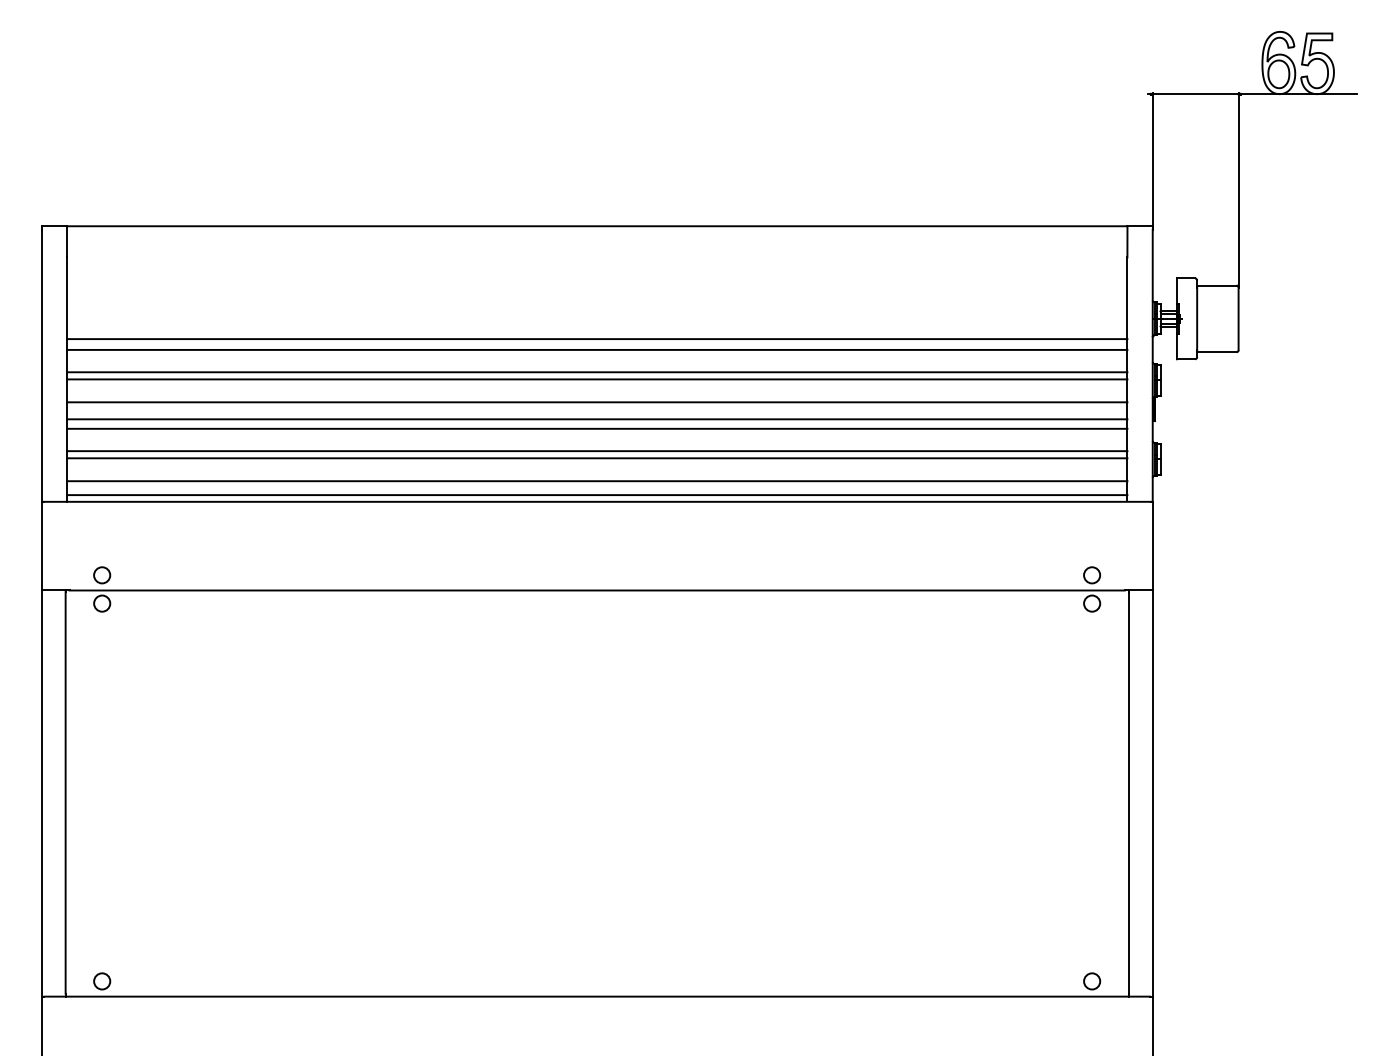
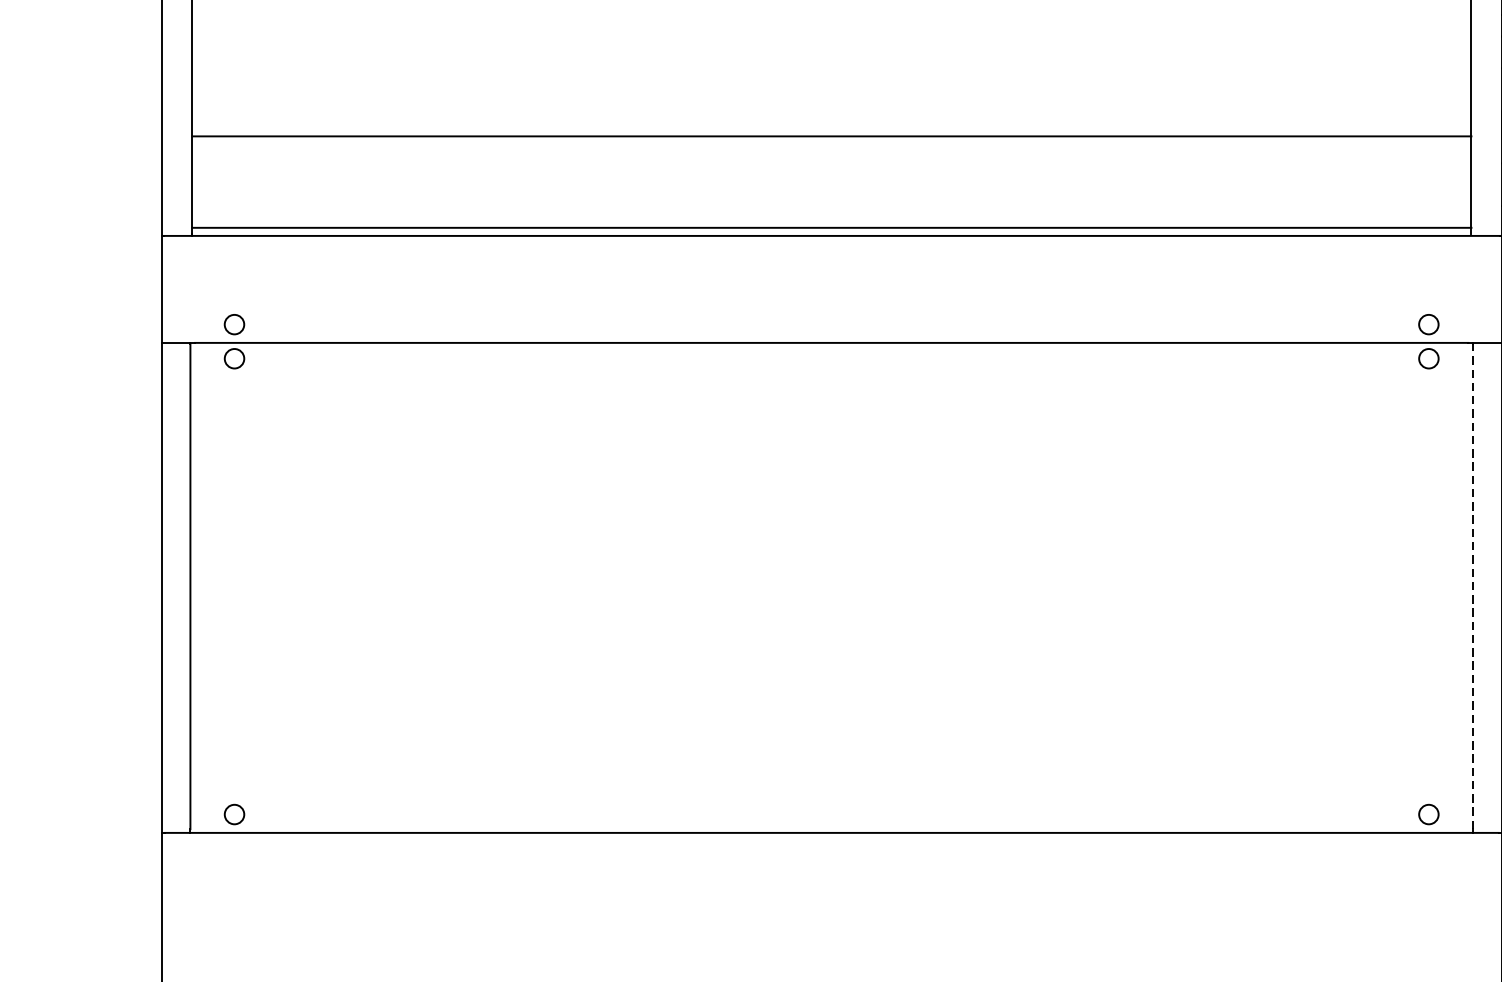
line: (597, 339) -> (832, 40), removed
line: (597, 349) -> (832, 52), removed
line: (597, 372) -> (832, 79), removed
line: (597, 379) -> (832, 88), removed
line: (597, 402) -> (832, 116), removed
line: (597, 428) -> (832, 147), removed
line: (597, 451) -> (832, 175), removed
line: (597, 458) -> (832, 183), removed
line: (597, 481) -> (832, 211), removed
line: (1128, 792) -> (1472, 586), solid -> dashed

